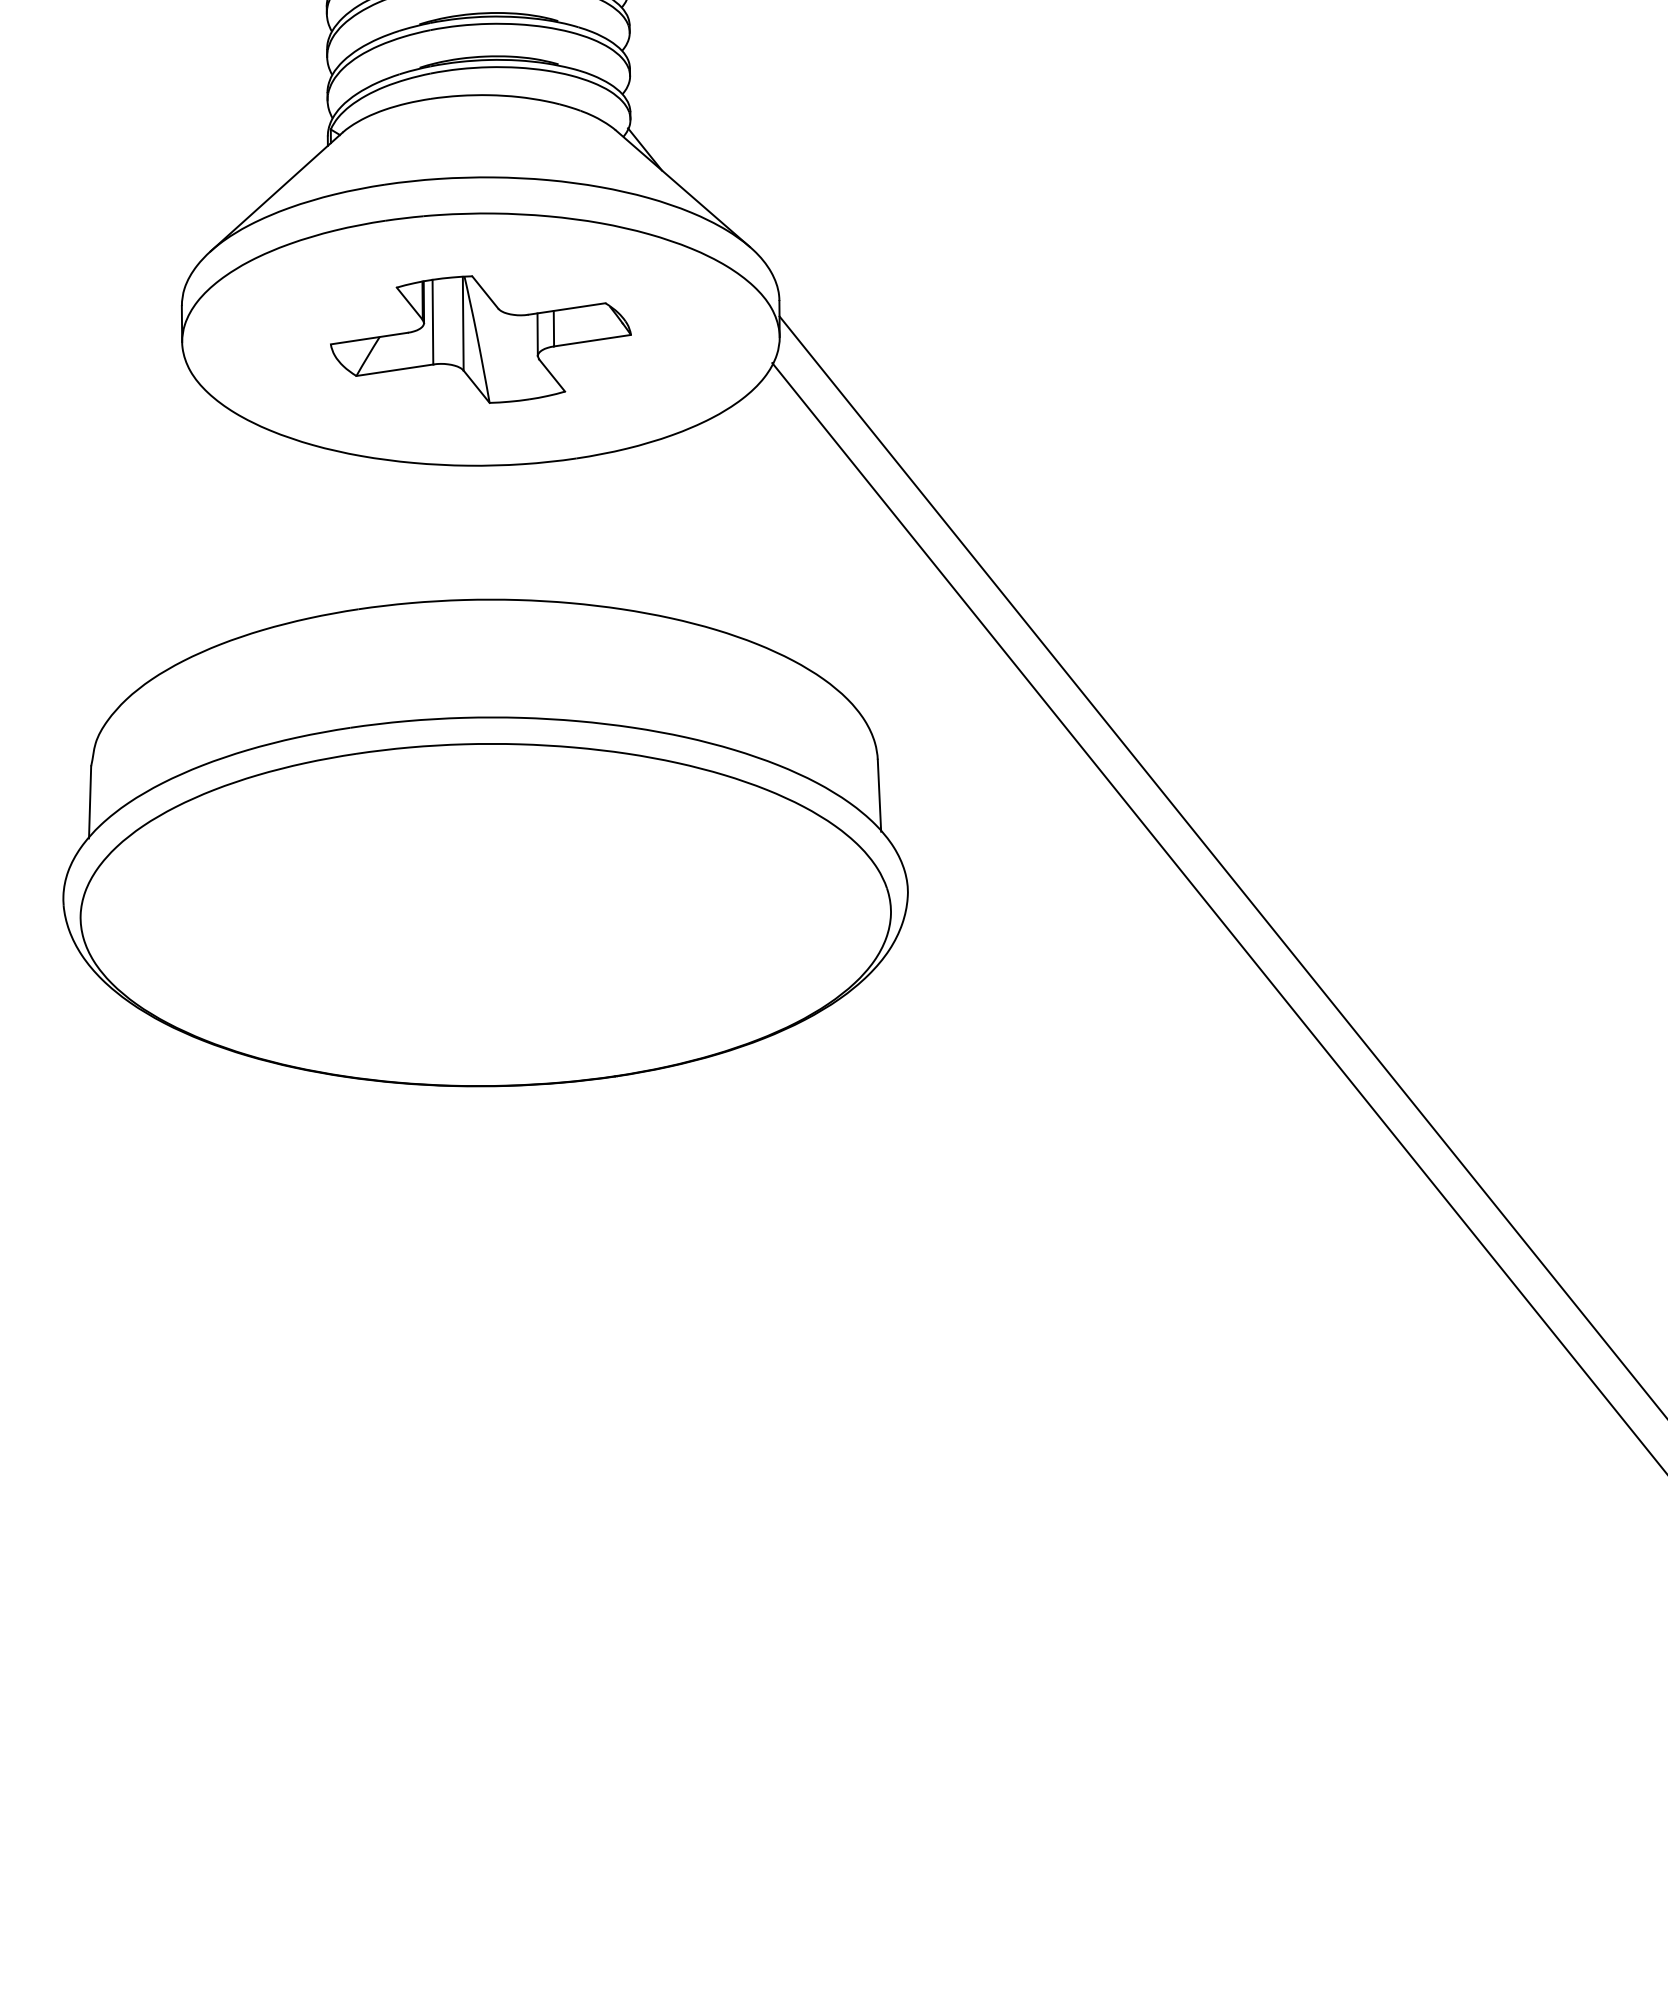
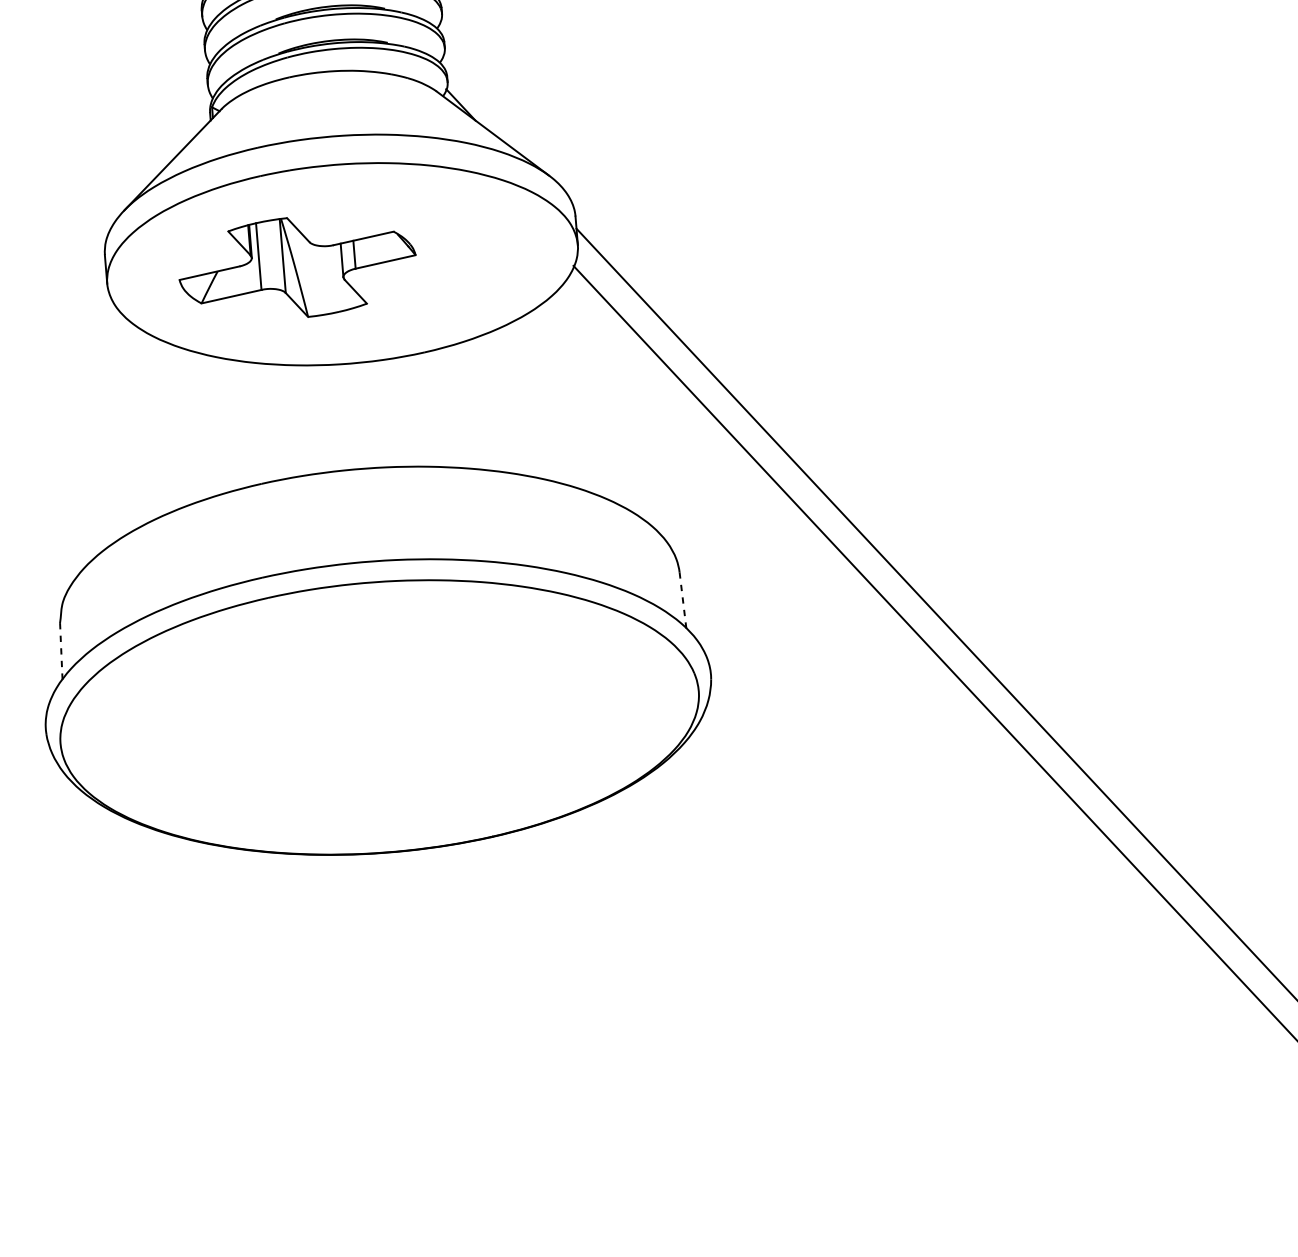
part: (480, 339) -> (297, 267), moved
line: (879, 796) -> (683, 601), solid -> dashed
line: (90, 802) -> (61, 651), solid -> dashed

